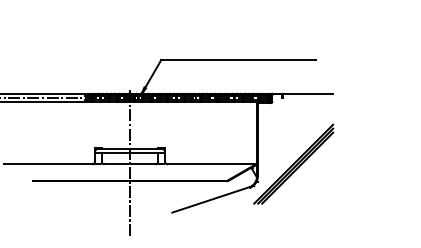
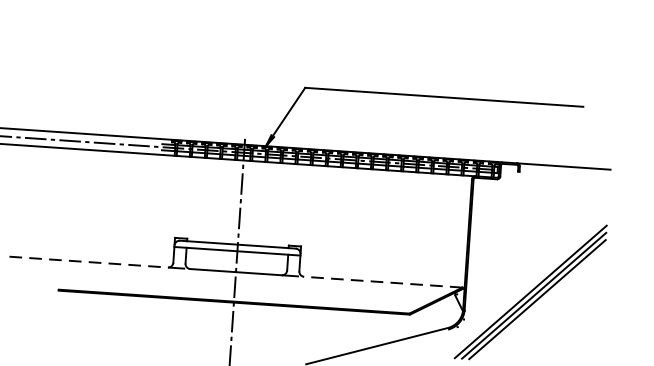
line: (48, 164) -> (89, 262), solid -> dashed
line: (211, 164) -> (382, 282), solid -> dashed

